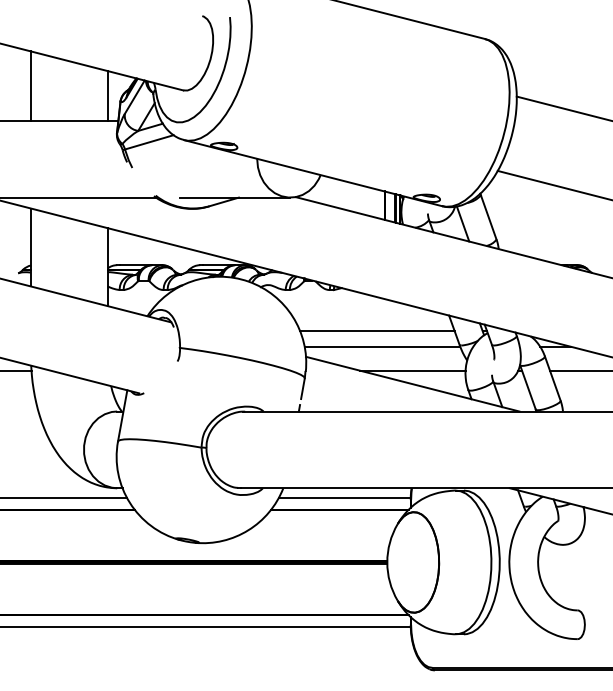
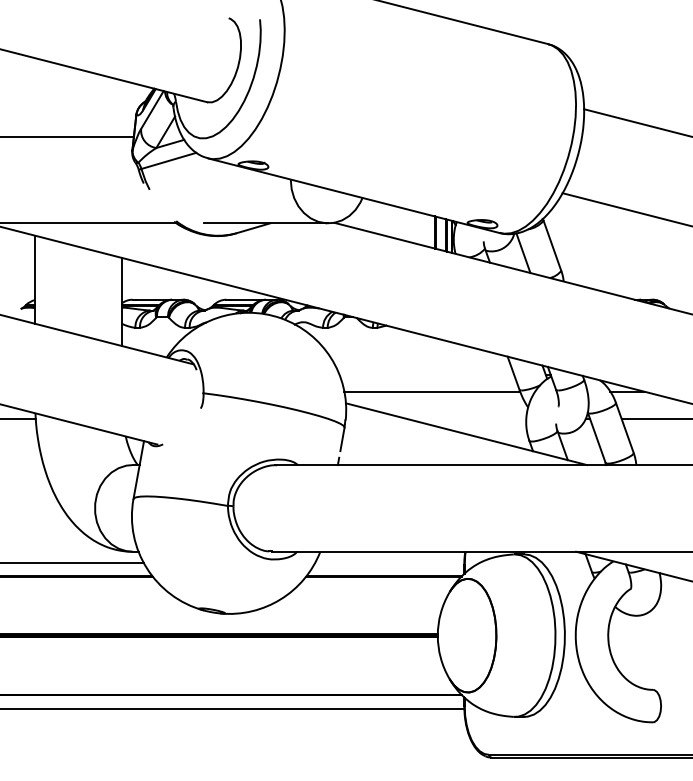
line: (31, 86) -> (35, 97), removed
line: (107, 95) -> (121, 108), removed
line: (377, 331) -> (426, 374), removed
line: (412, 370) -> (466, 418), removed
line: (344, 497) -> (389, 562), removed

